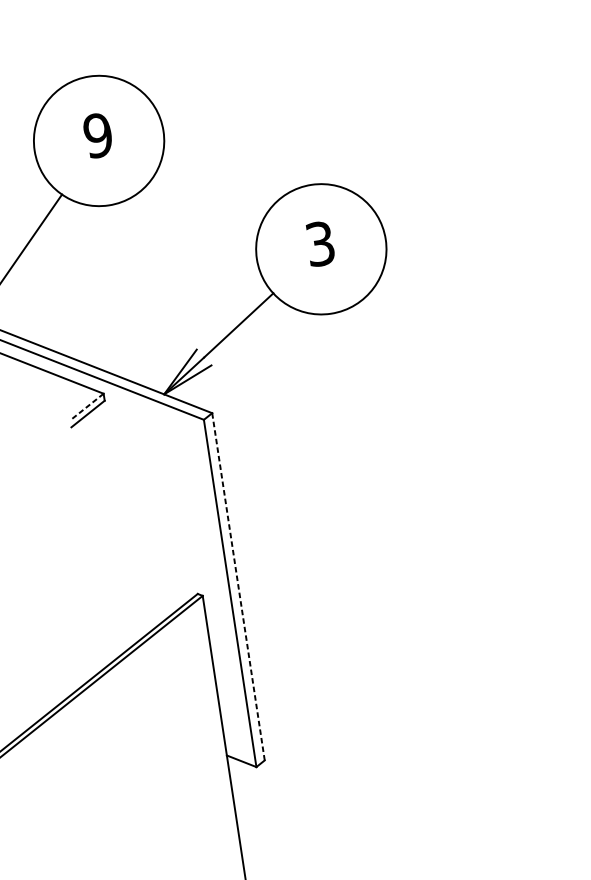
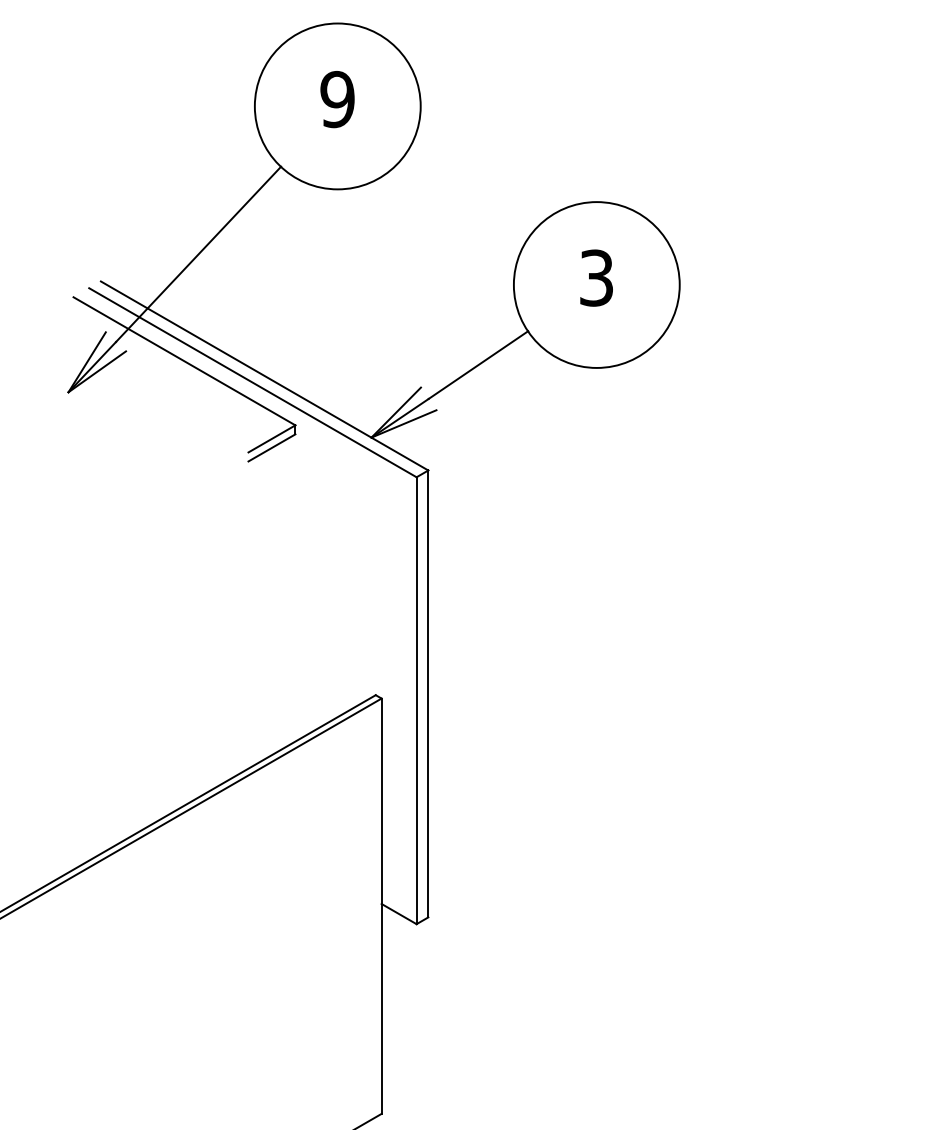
line: (86, 407) -> (271, 439), dashed -> solid
line: (238, 587) -> (428, 694), dashed -> solid

